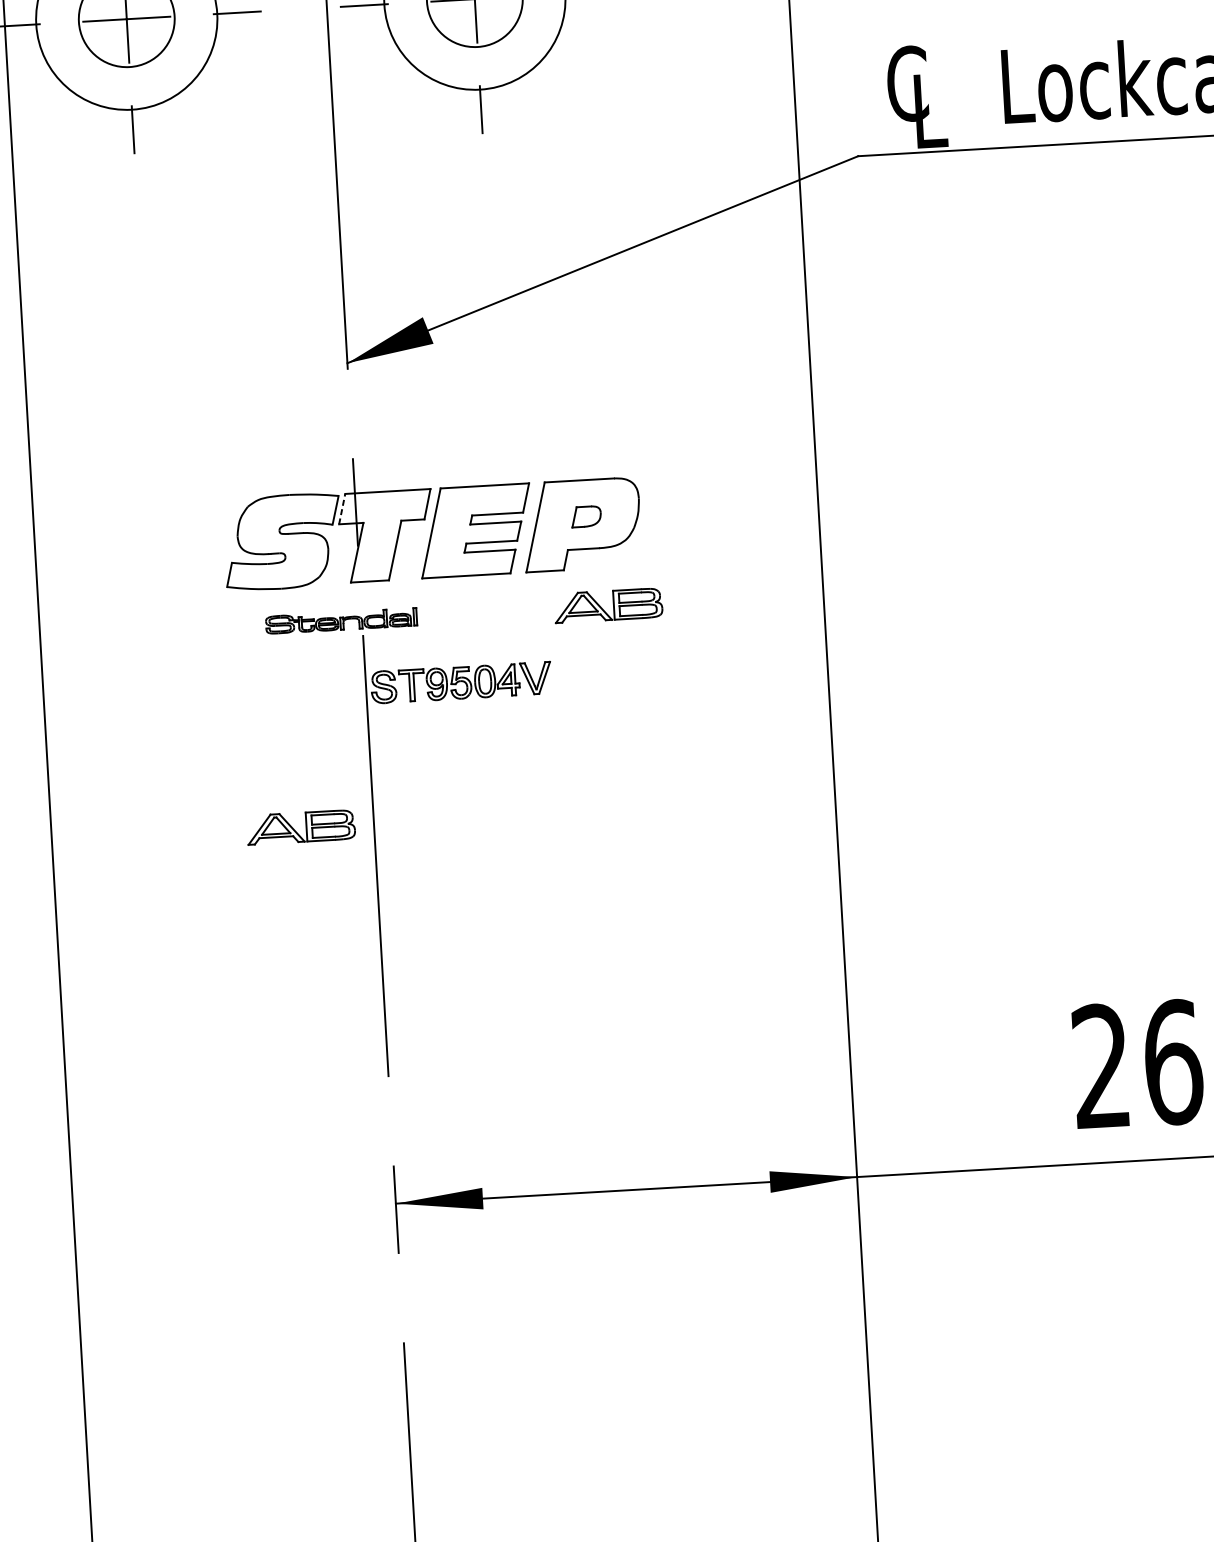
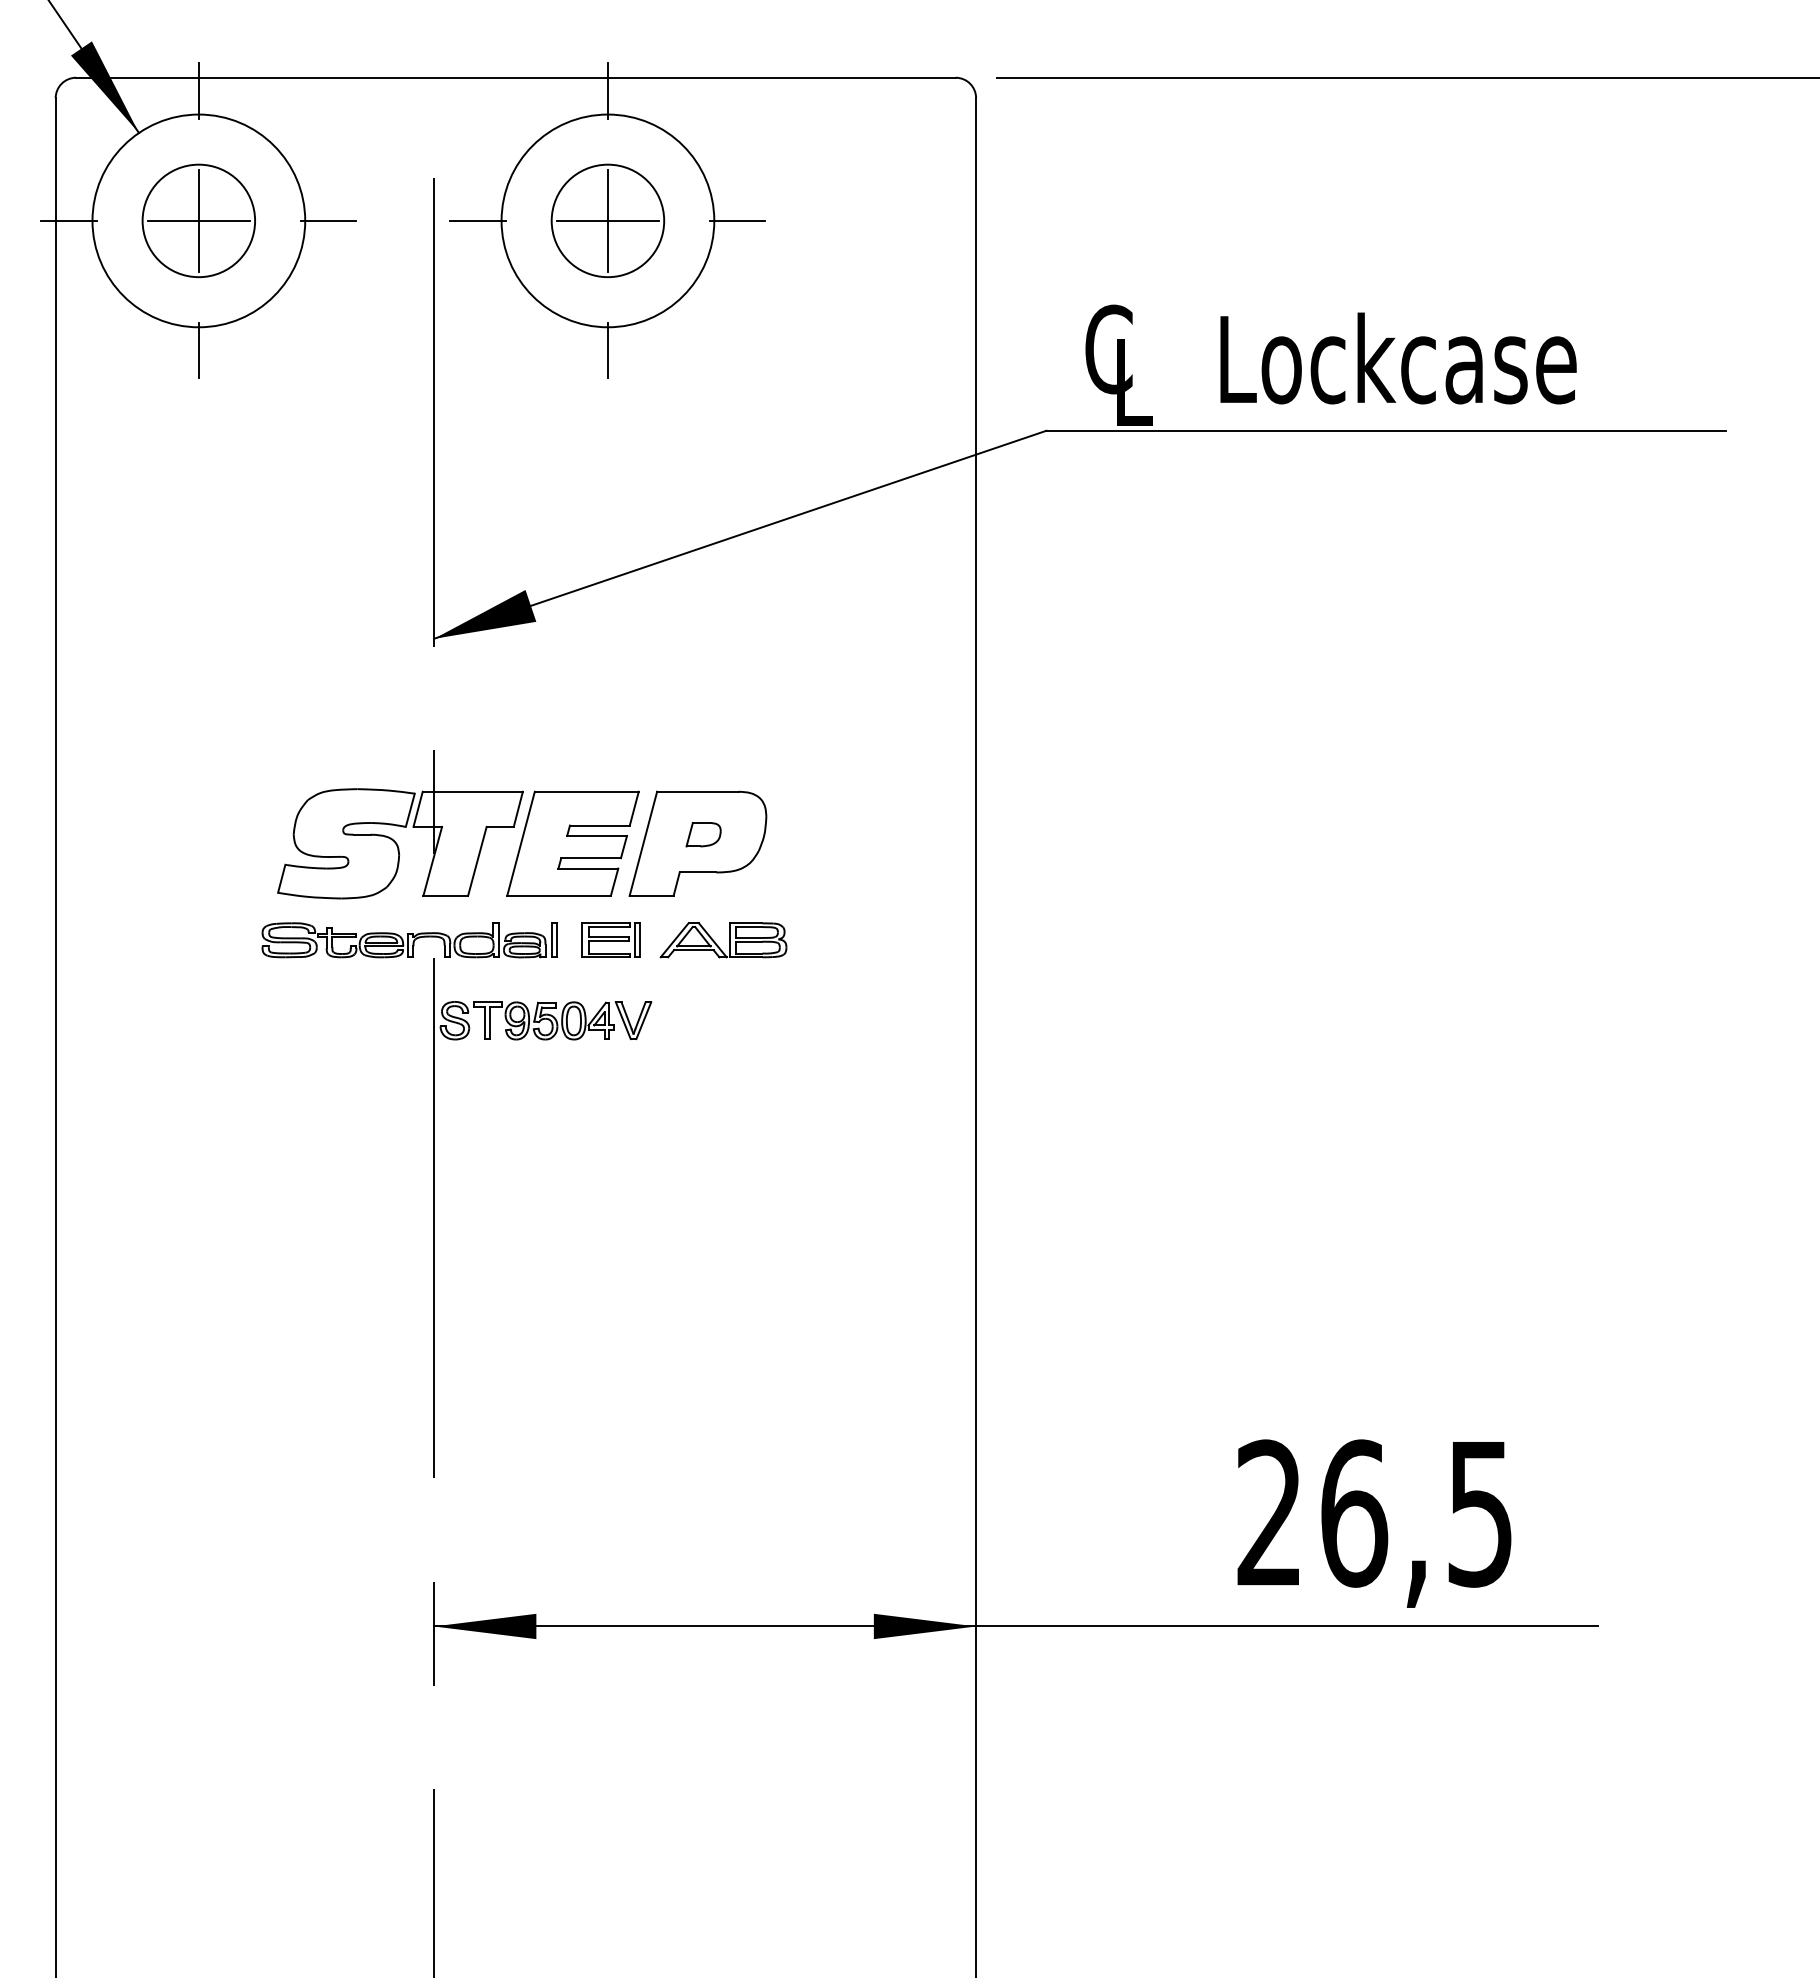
line: (342, 508) -> (418, 808), dashed -> solid
part: (512, 610) -> (610, 939), added
part: (341, 621) -> (409, 940), size x1.67
part: (301, 827) -> (348, 1179), removed

